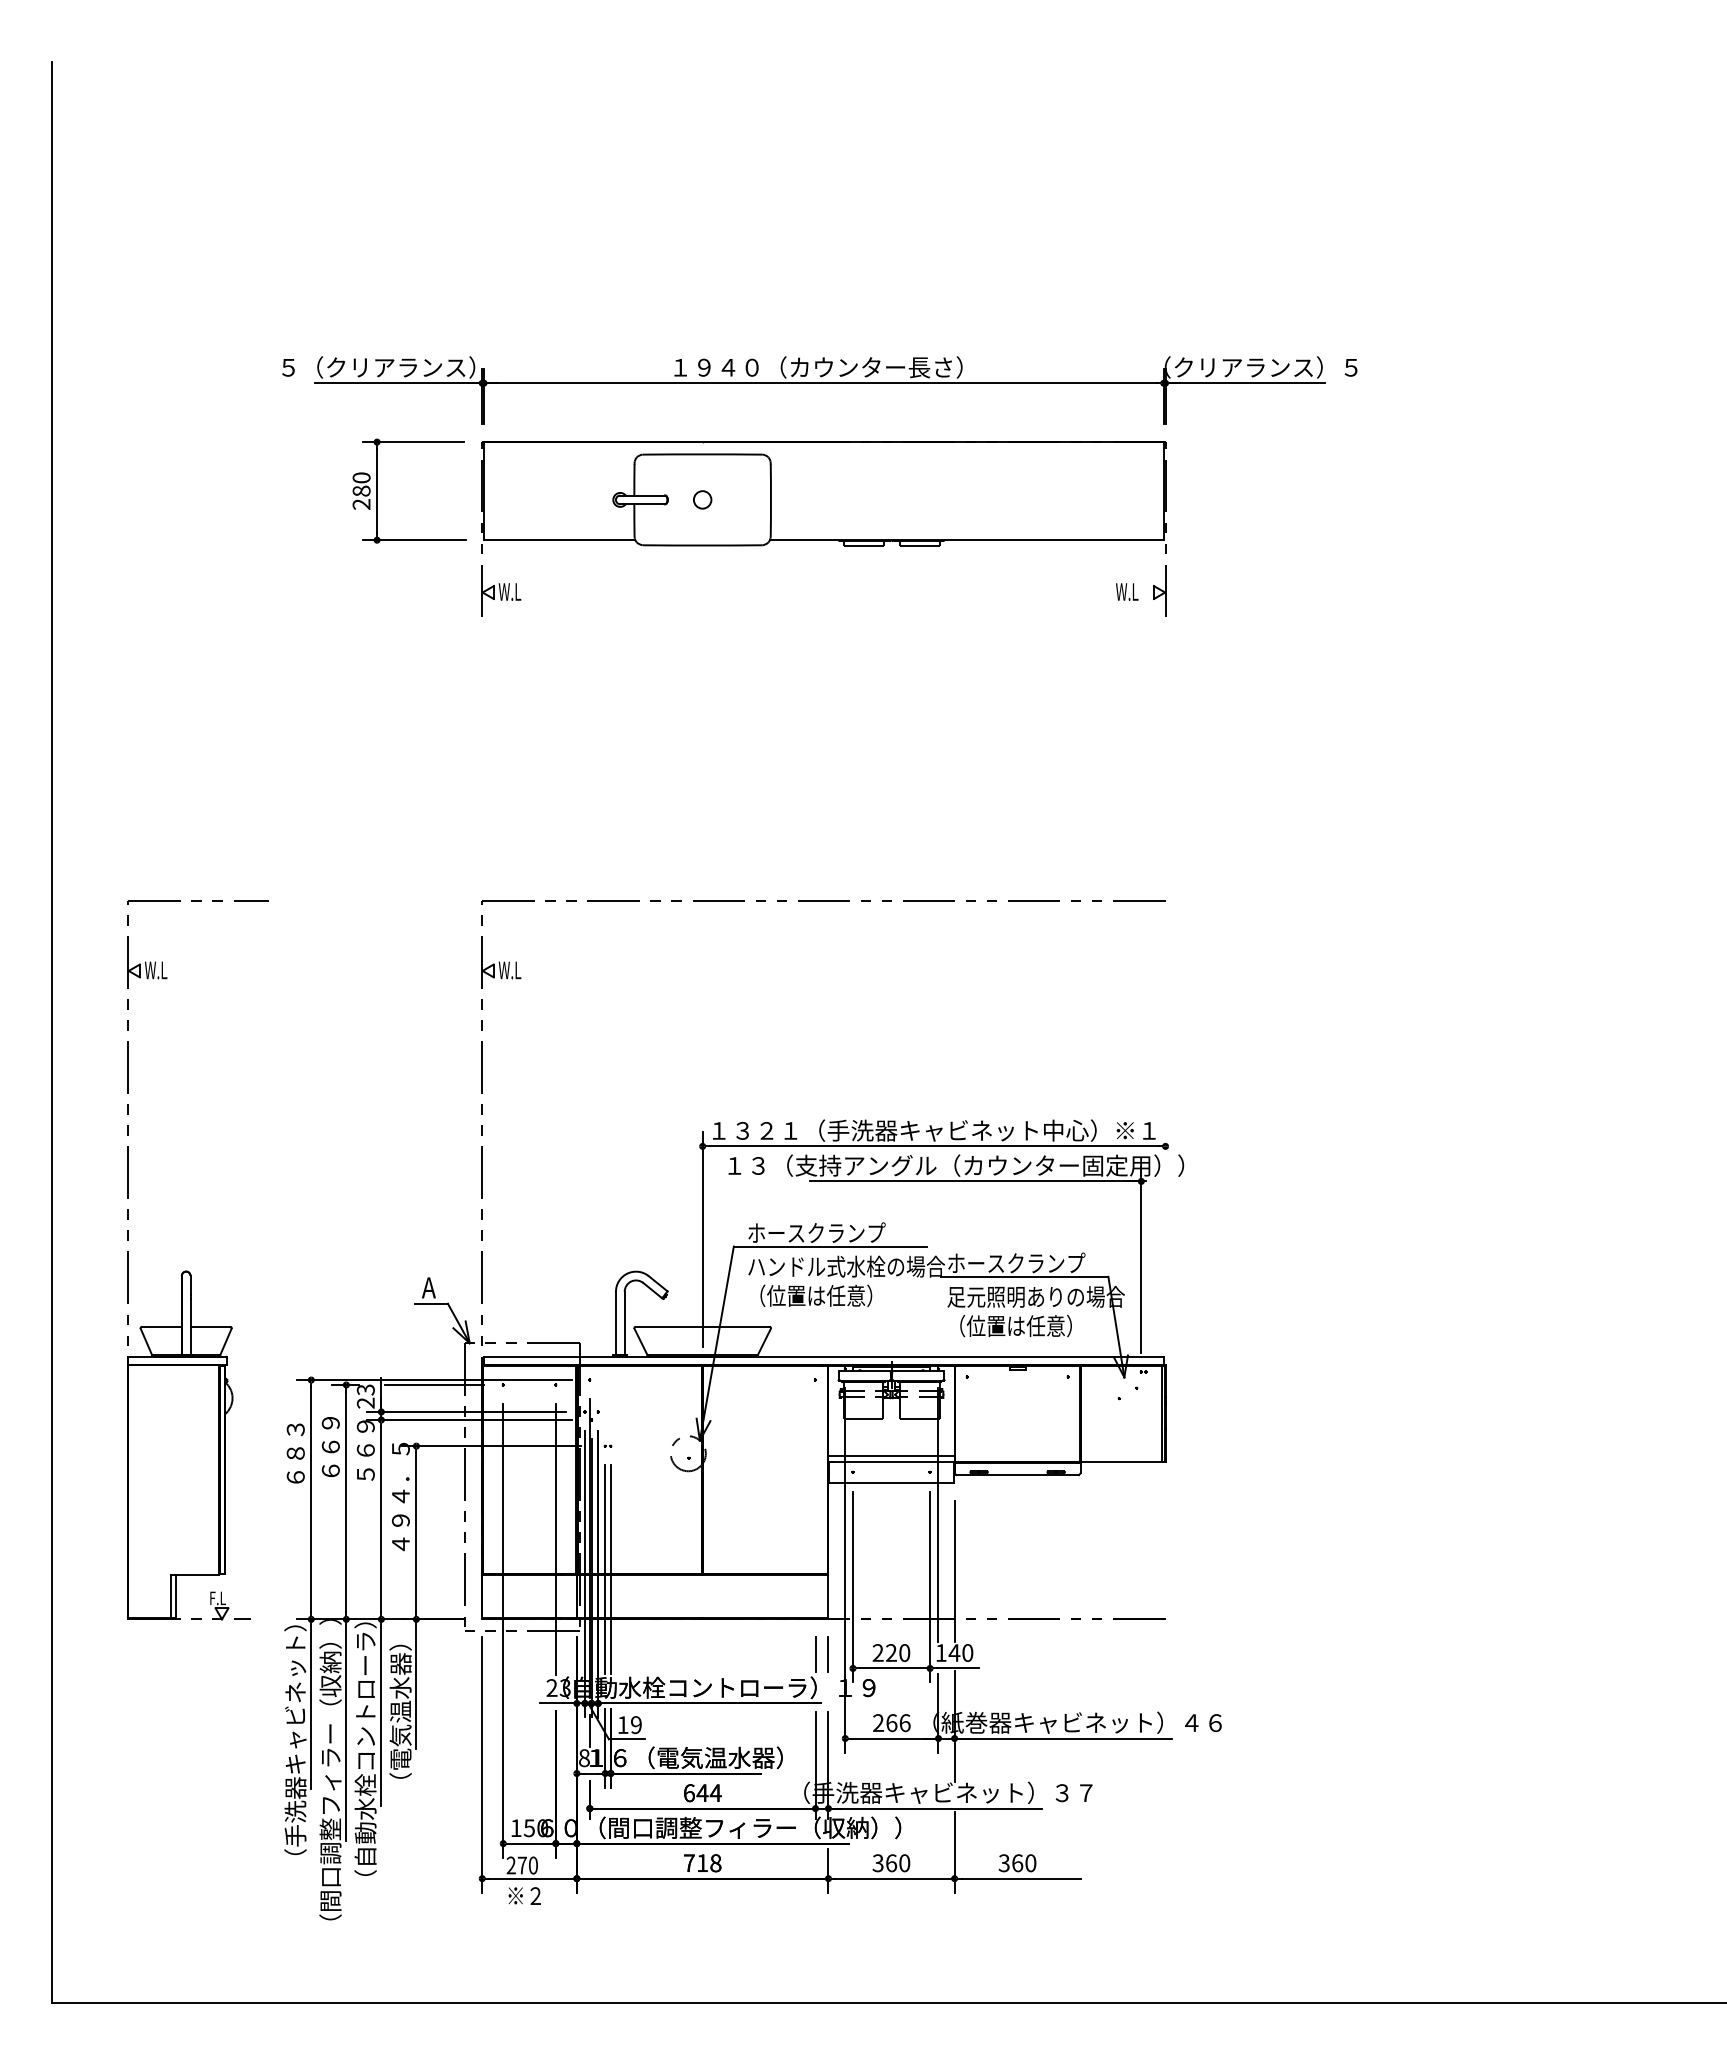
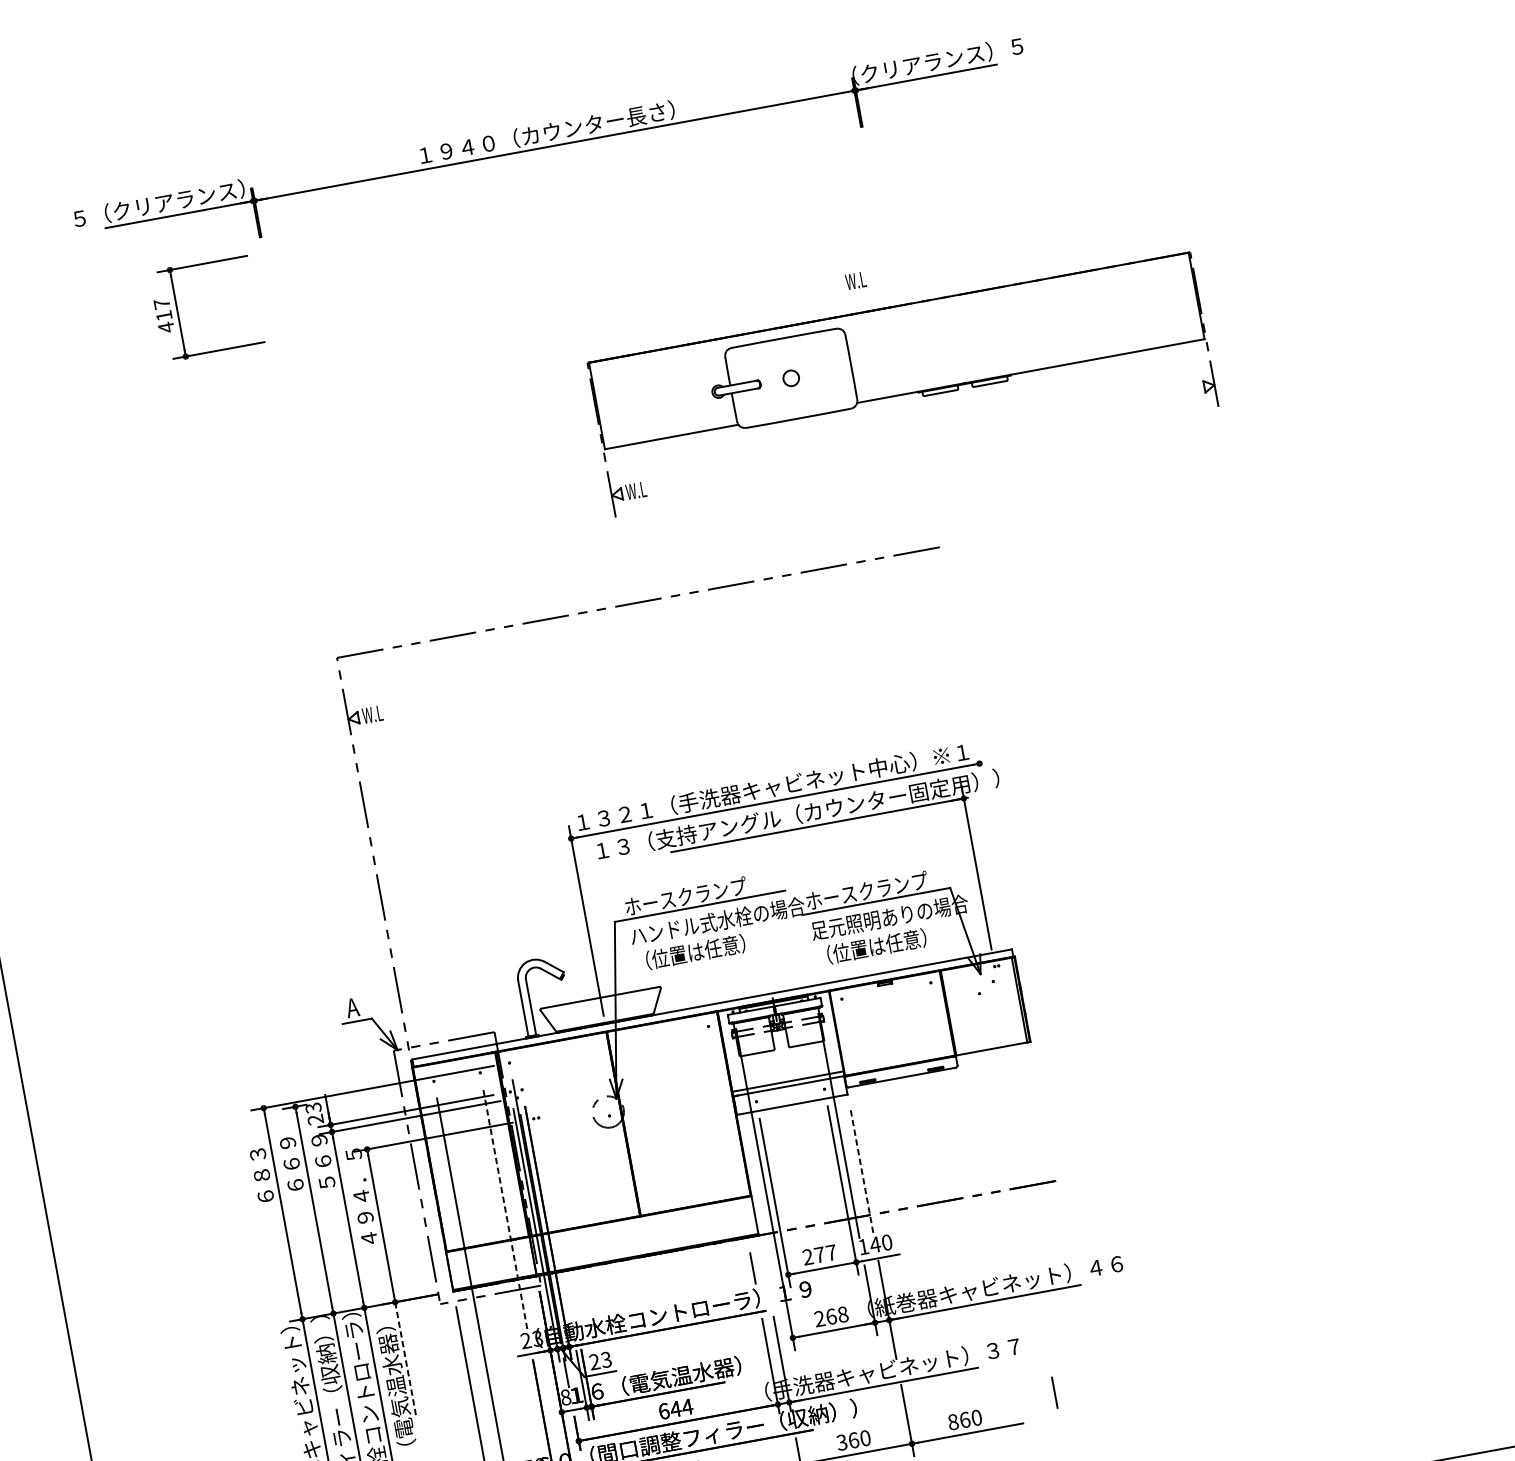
text: (361, 491) -> (164, 316), 280 -> 417
part: (823, 528) -> (902, 383), moved
part: (189, 1271) -> (138, 1032), removed
line: (433, 1384) -> (372, 1092), removed
line: (555, 1540) -> (505, 1210), solid -> dashed
line: (605, 1569) -> (553, 1227), removed
line: (610, 1569) -> (558, 1226), removed
line: (954, 1571) -> (862, 1172), solid -> dashed
text: (898, 1652) -> (825, 1253), 220 -> 277
line: (827, 1654) -> (1053, 1392), moved
line: (416, 1684) -> (405, 1359), solid -> dashed
text: (904, 1722) -> (842, 1314), 266 -> 268
text: (629, 1724) -> (600, 1360), 19 -> 23
text: (1003, 1863) -> (952, 1422), 360 -> 860

